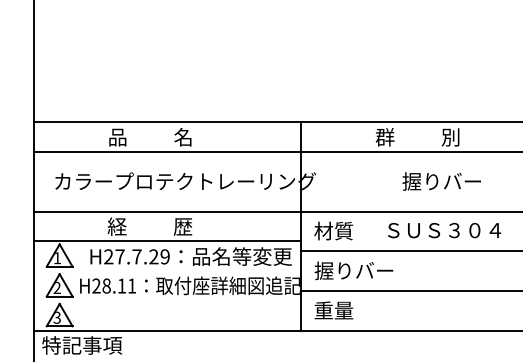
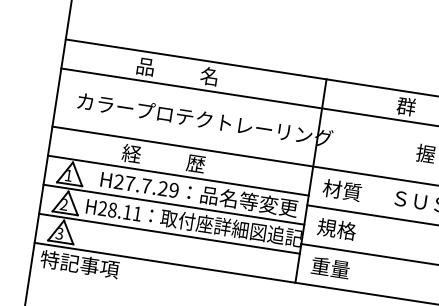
text: (353, 270) -> (355, 231), 握りバー -> 規格
line: (166, 271) -> (173, 204), added
line: (166, 300) -> (168, 233), added

